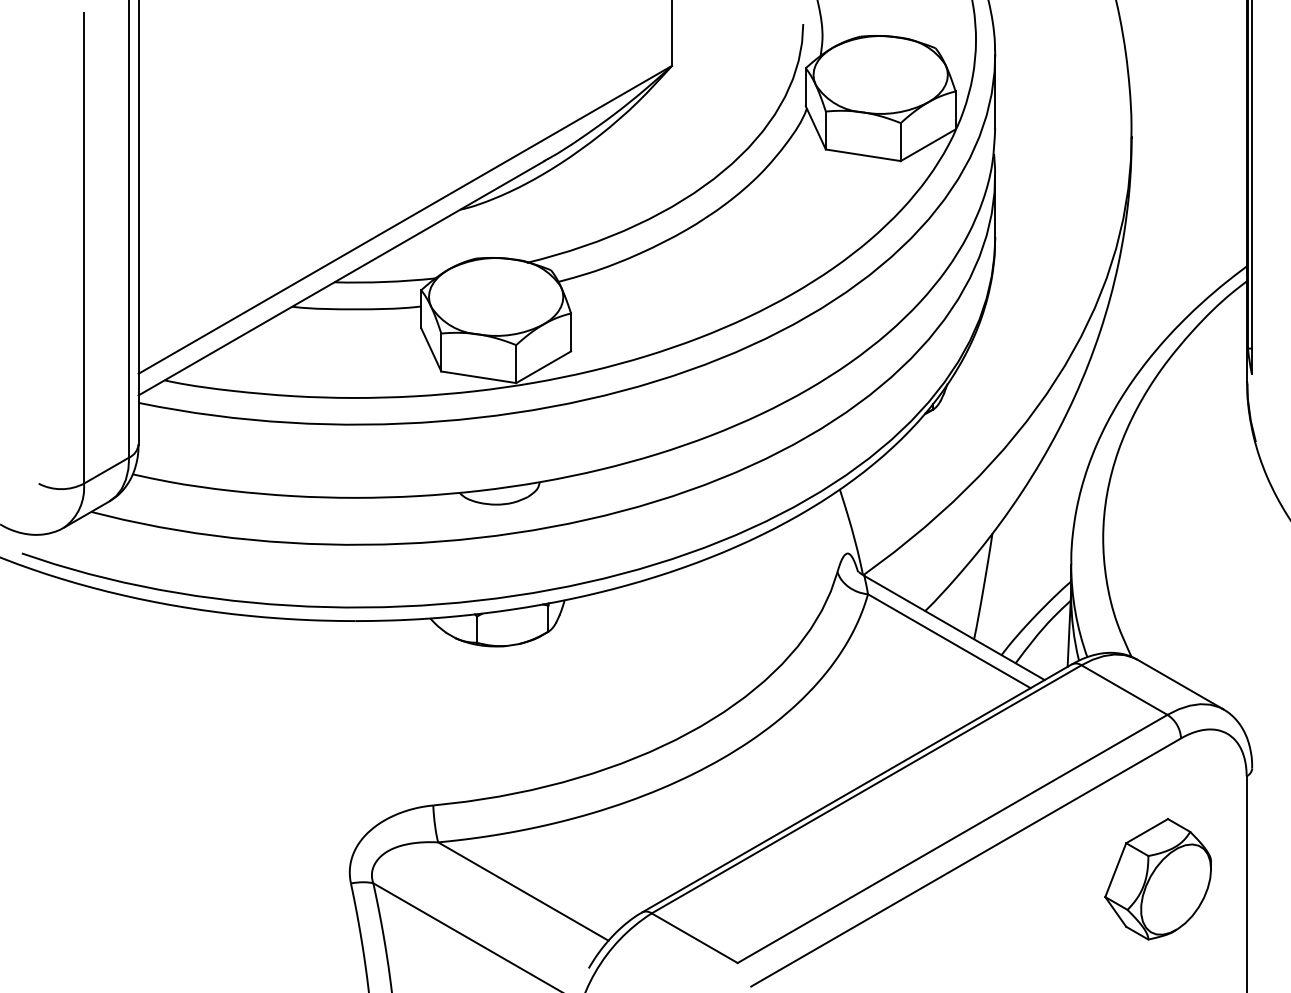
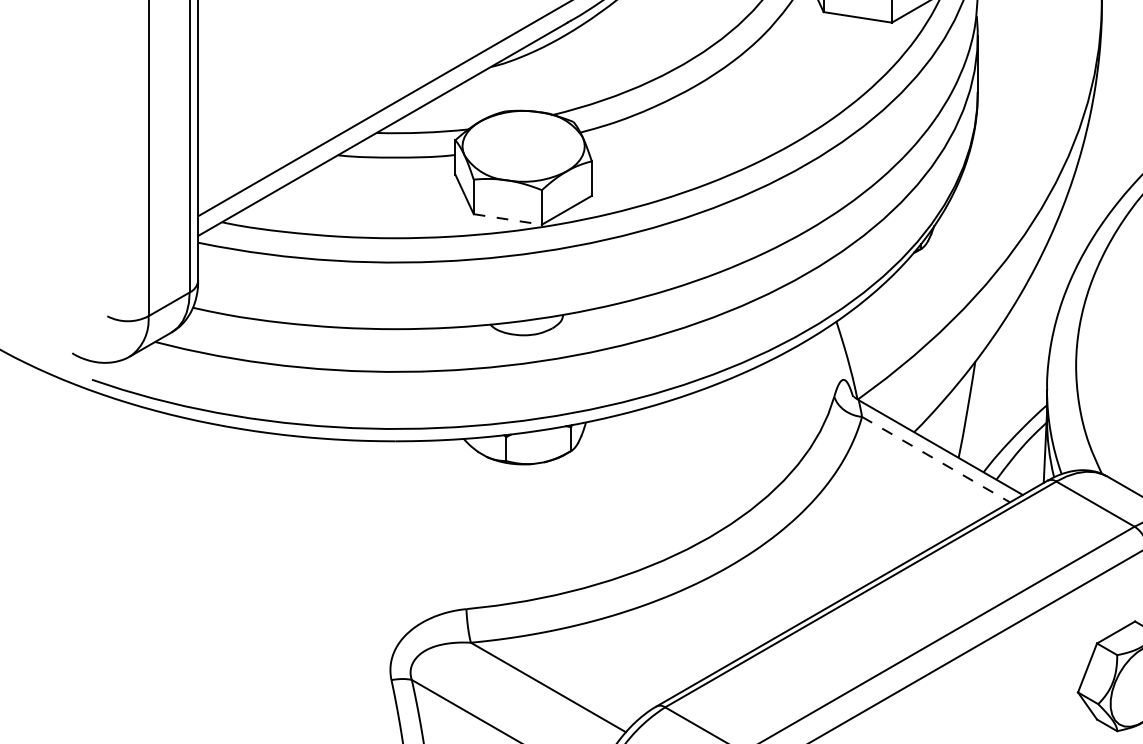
line: (478, 377) -> (507, 219), solid -> dashed
line: (949, 641) -> (936, 459), solid -> dashed

